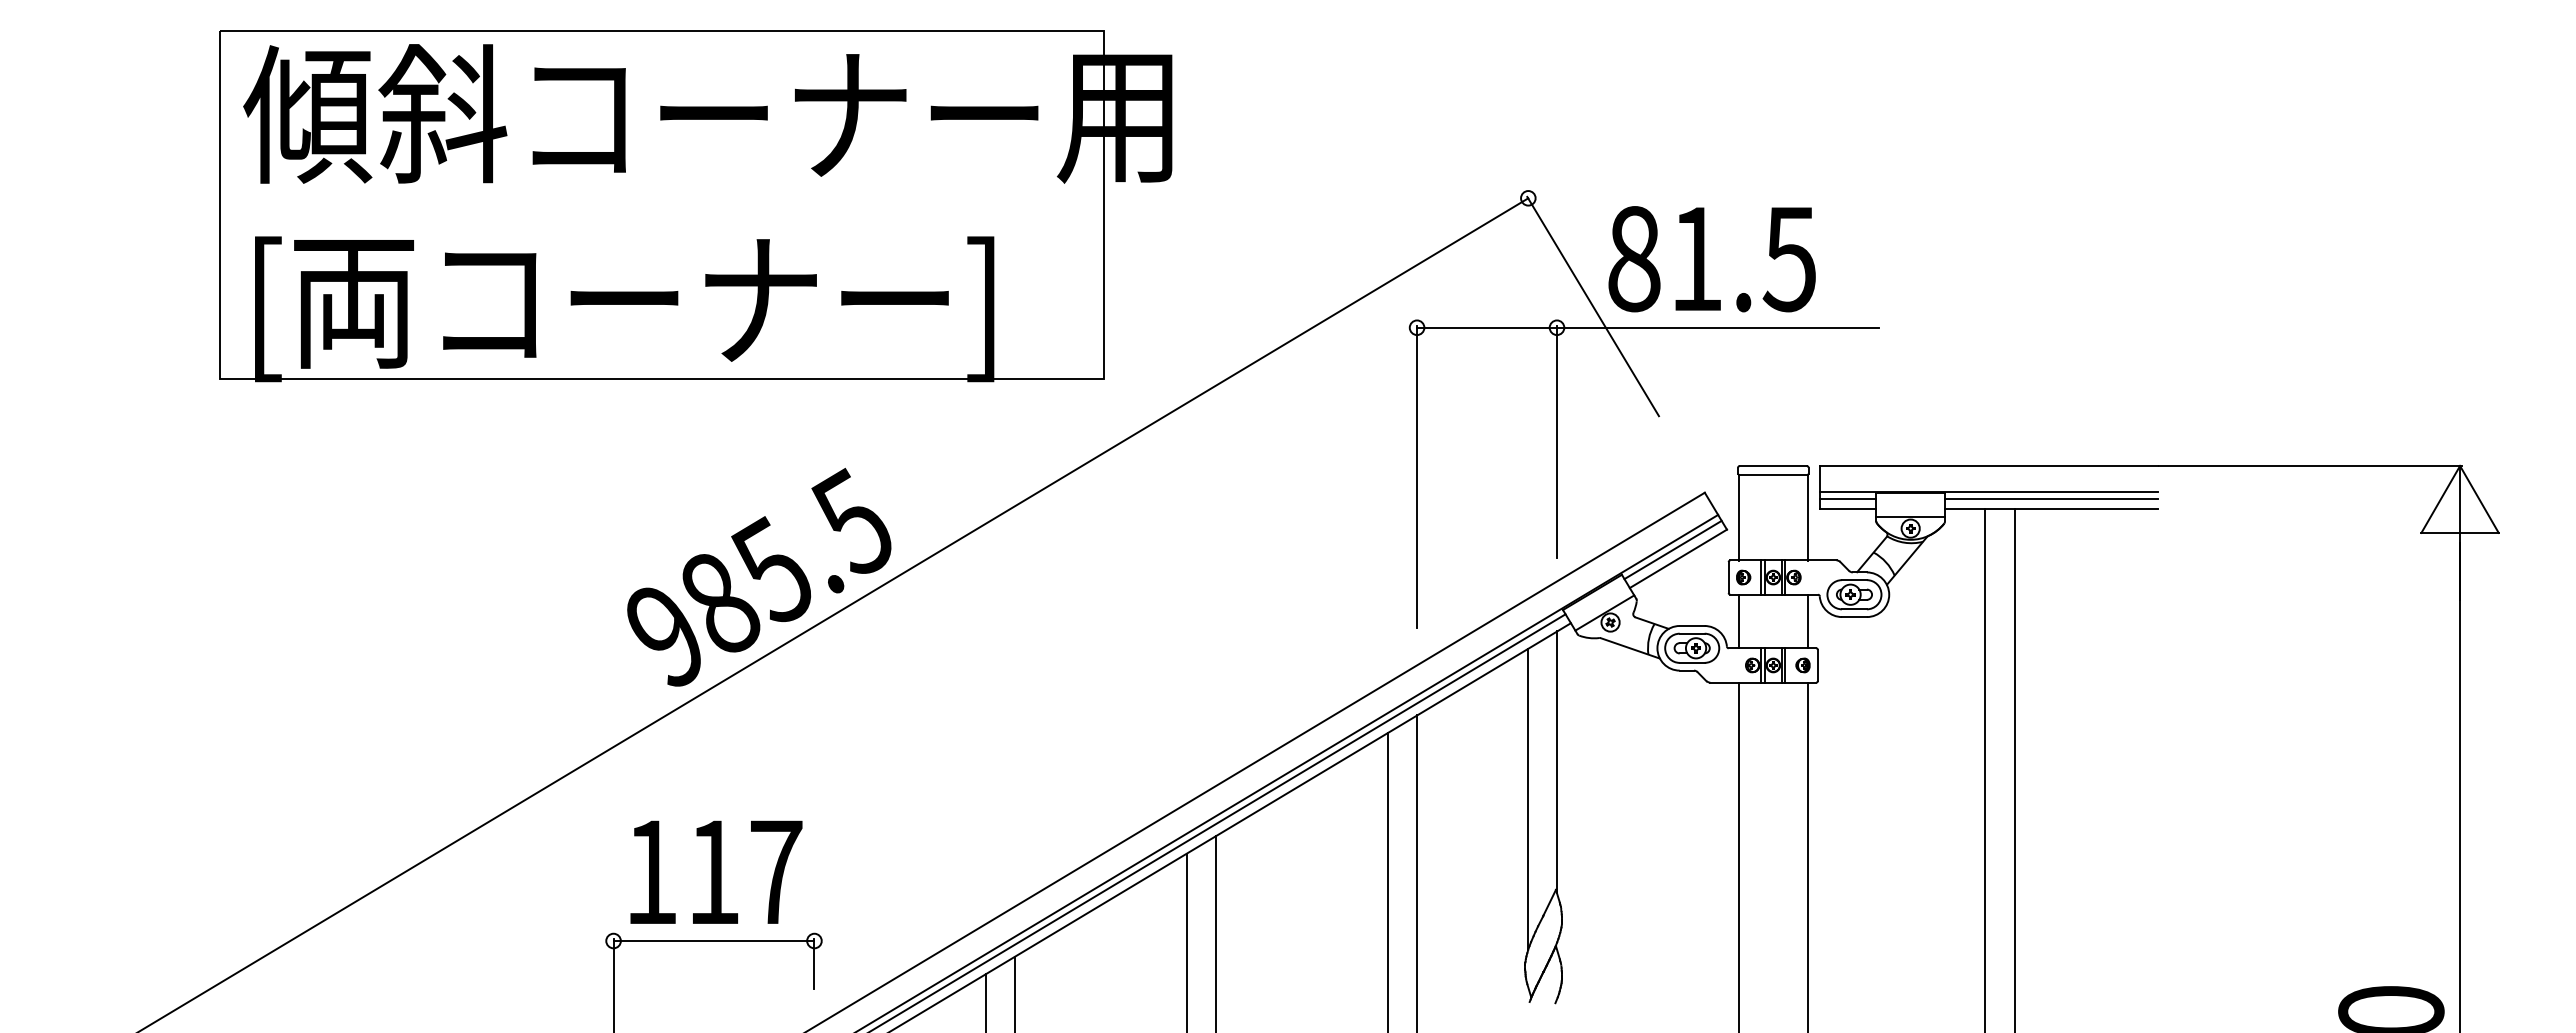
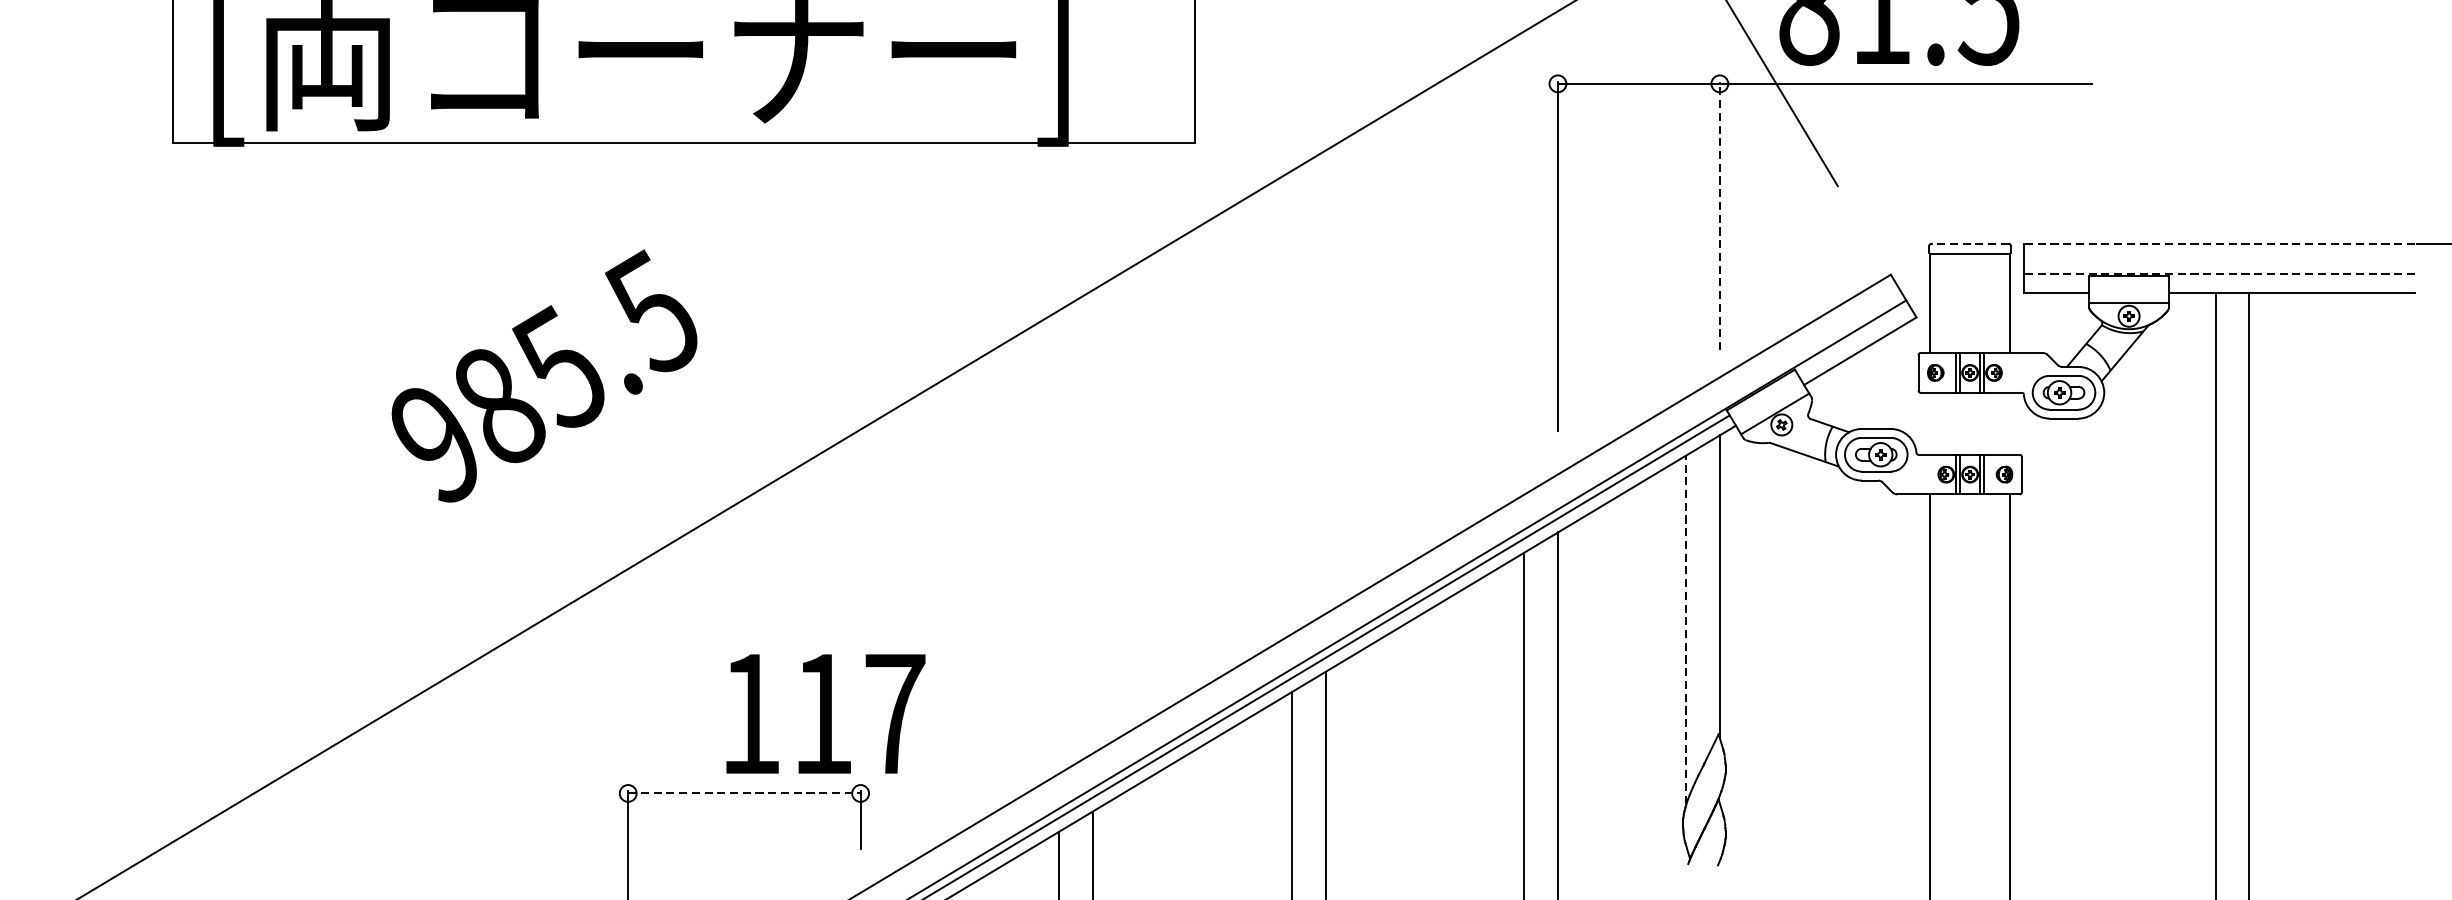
line: (1557, 441) -> (1720, 215), solid -> dashed
line: (1772, 465) -> (1969, 243), solid -> dashed
line: (1988, 465) -> (2219, 243), solid -> dashed
line: (1988, 491) -> (2219, 273), solid -> dashed
line: (1847, 498) -> (2055, 281), removed
line: (2051, 498) -> (2292, 281), removed
line: (1672, 549) -> (1853, 340), removed
text: (759, 577) -> (544, 376), moved
line: (1738, 621) -> (1929, 423), removed
line: (1808, 621) -> (2010, 423), removed
line: (1527, 798) -> (1685, 628), solid -> dashed
text: (716, 871) -> (825, 713), moved
line: (714, 941) -> (744, 794), solid -> dashed

